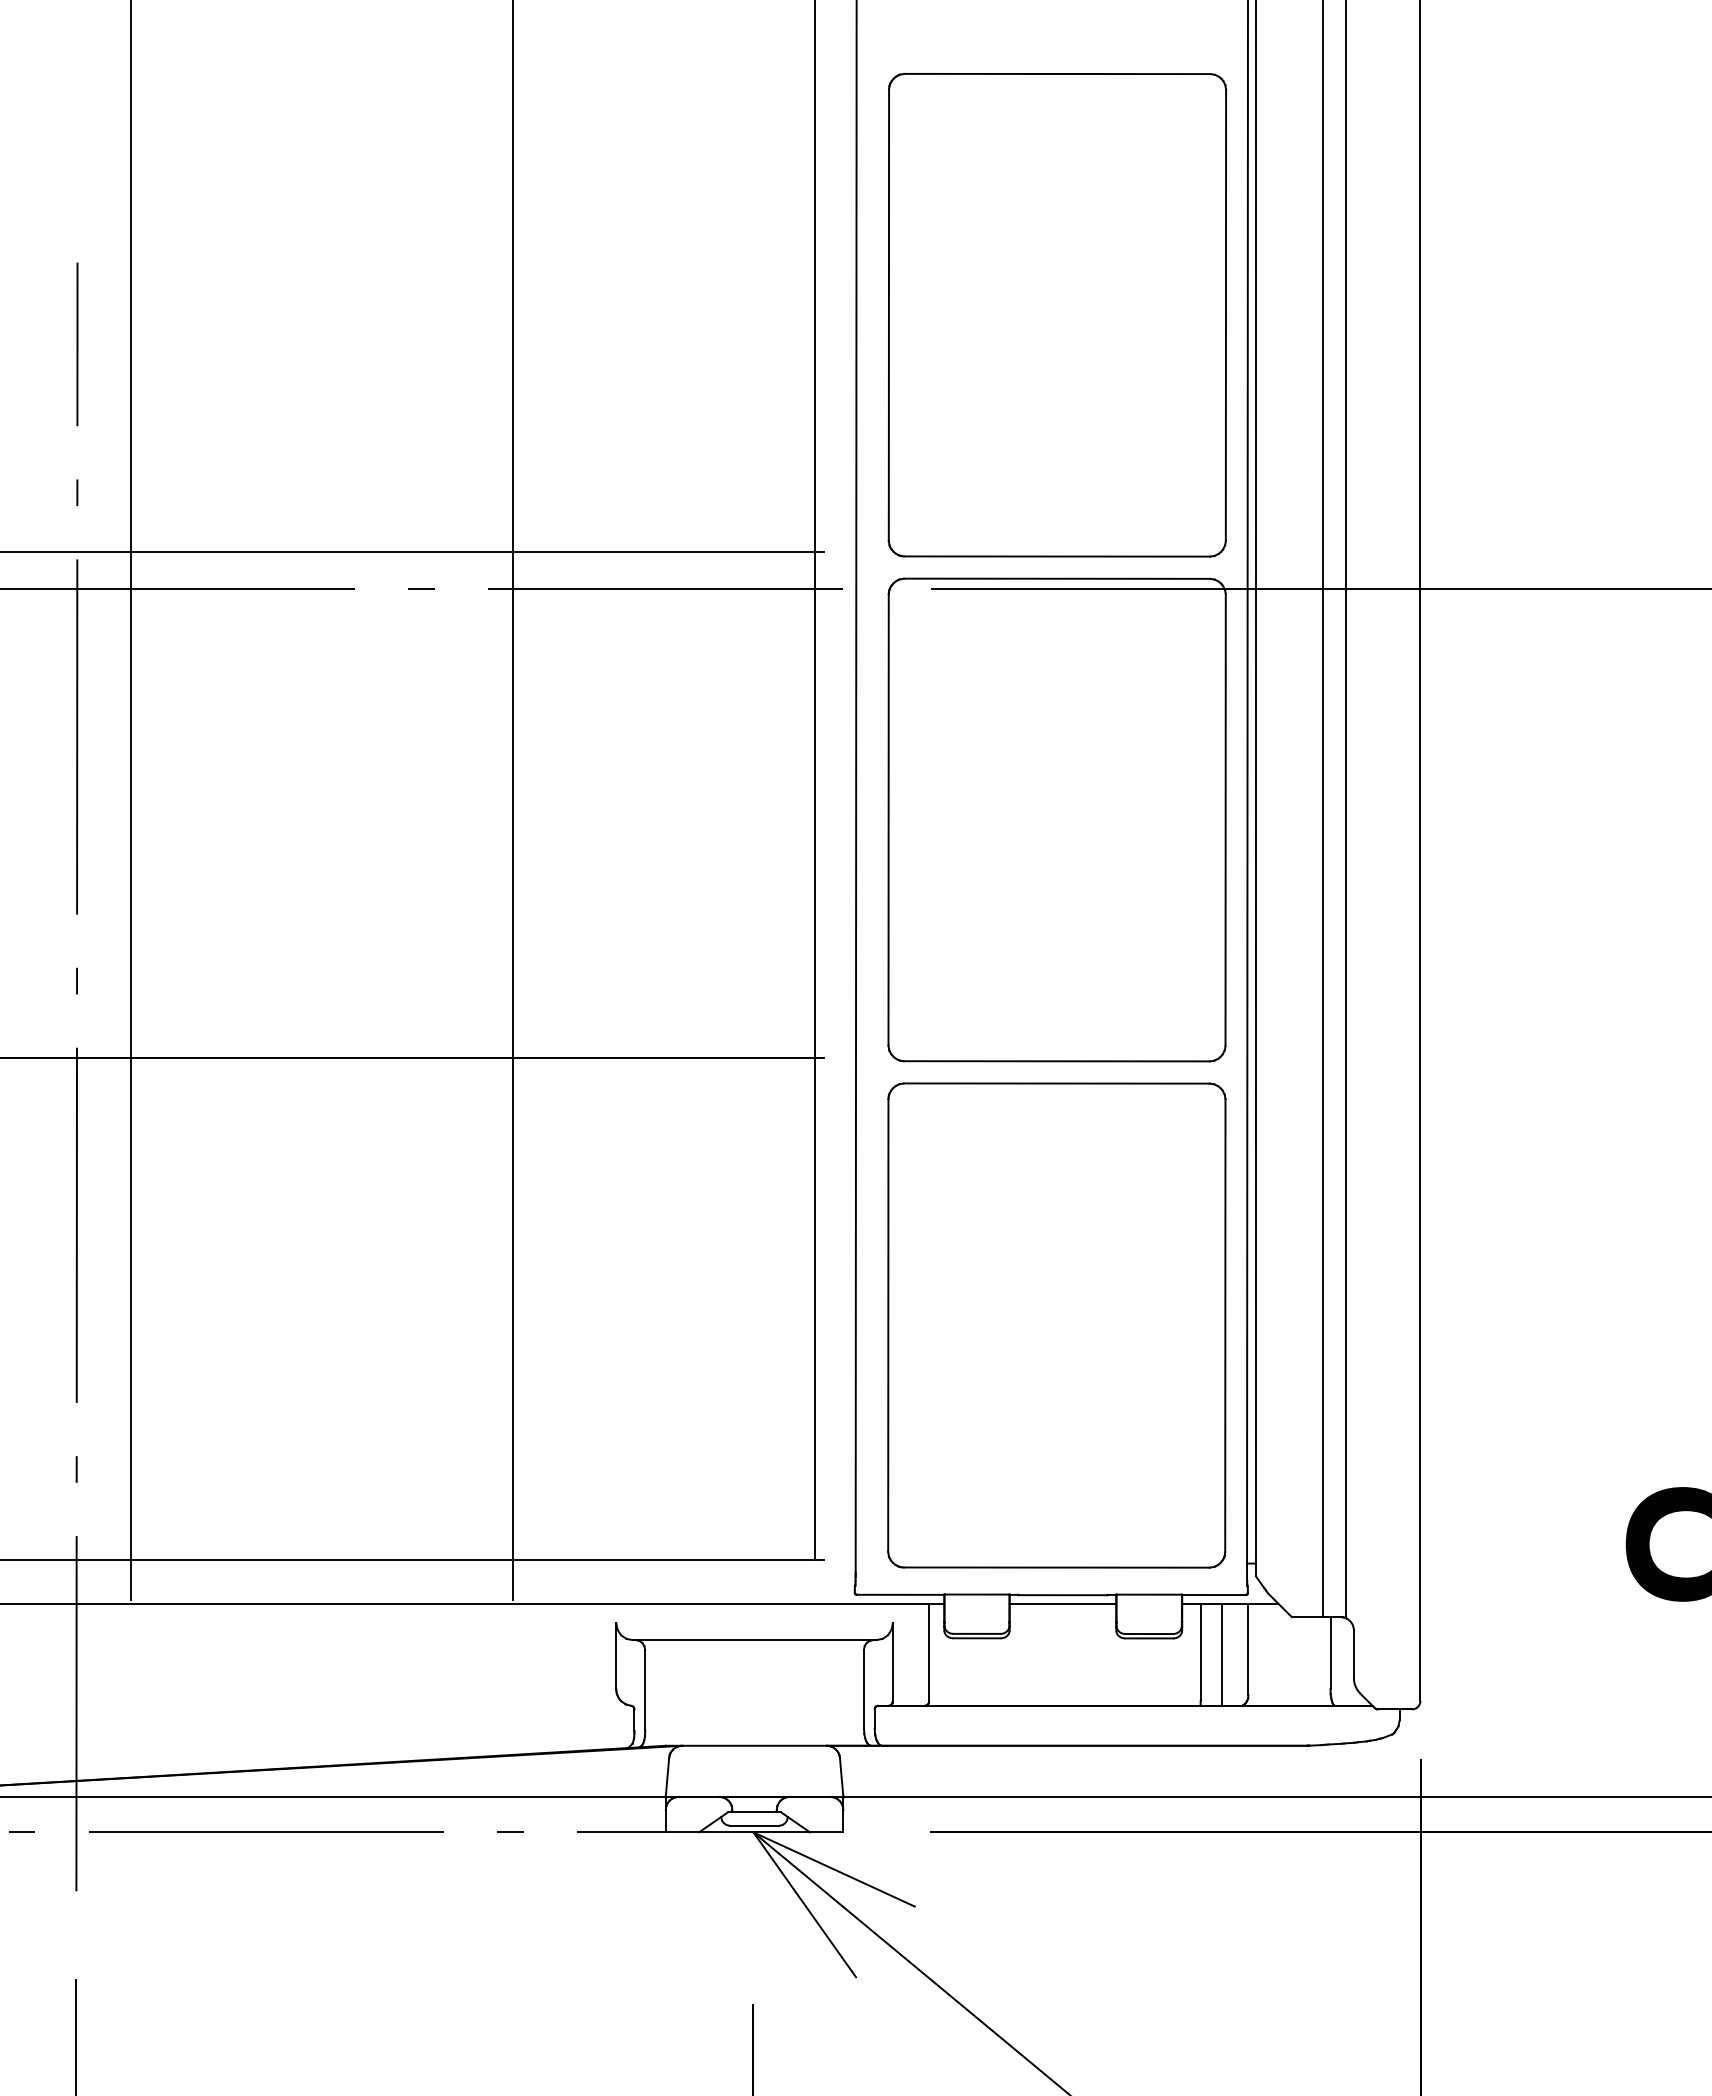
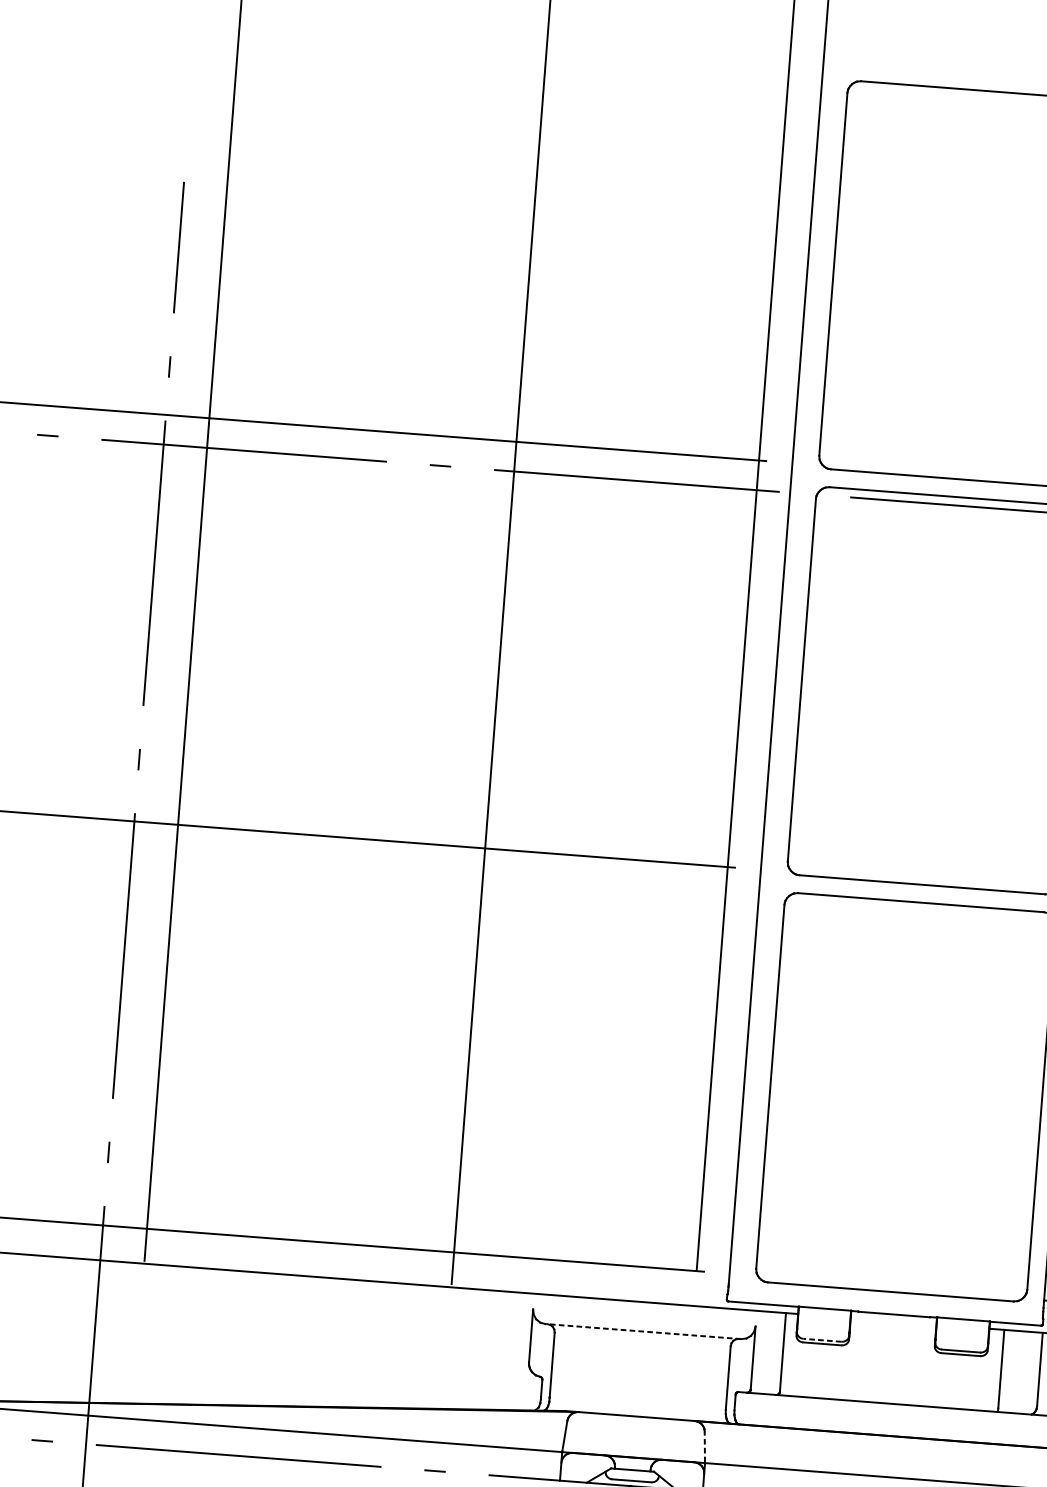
line: (1062, 1603) -> (893, 1321), removed
line: (976, 1633) -> (822, 1339), solid -> dashed
line: (754, 1640) -> (643, 1331), solid -> dashed
line: (1221, 1654) -> (1017, 1372), removed
line: (841, 1776) -> (704, 1446), solid -> dashed

